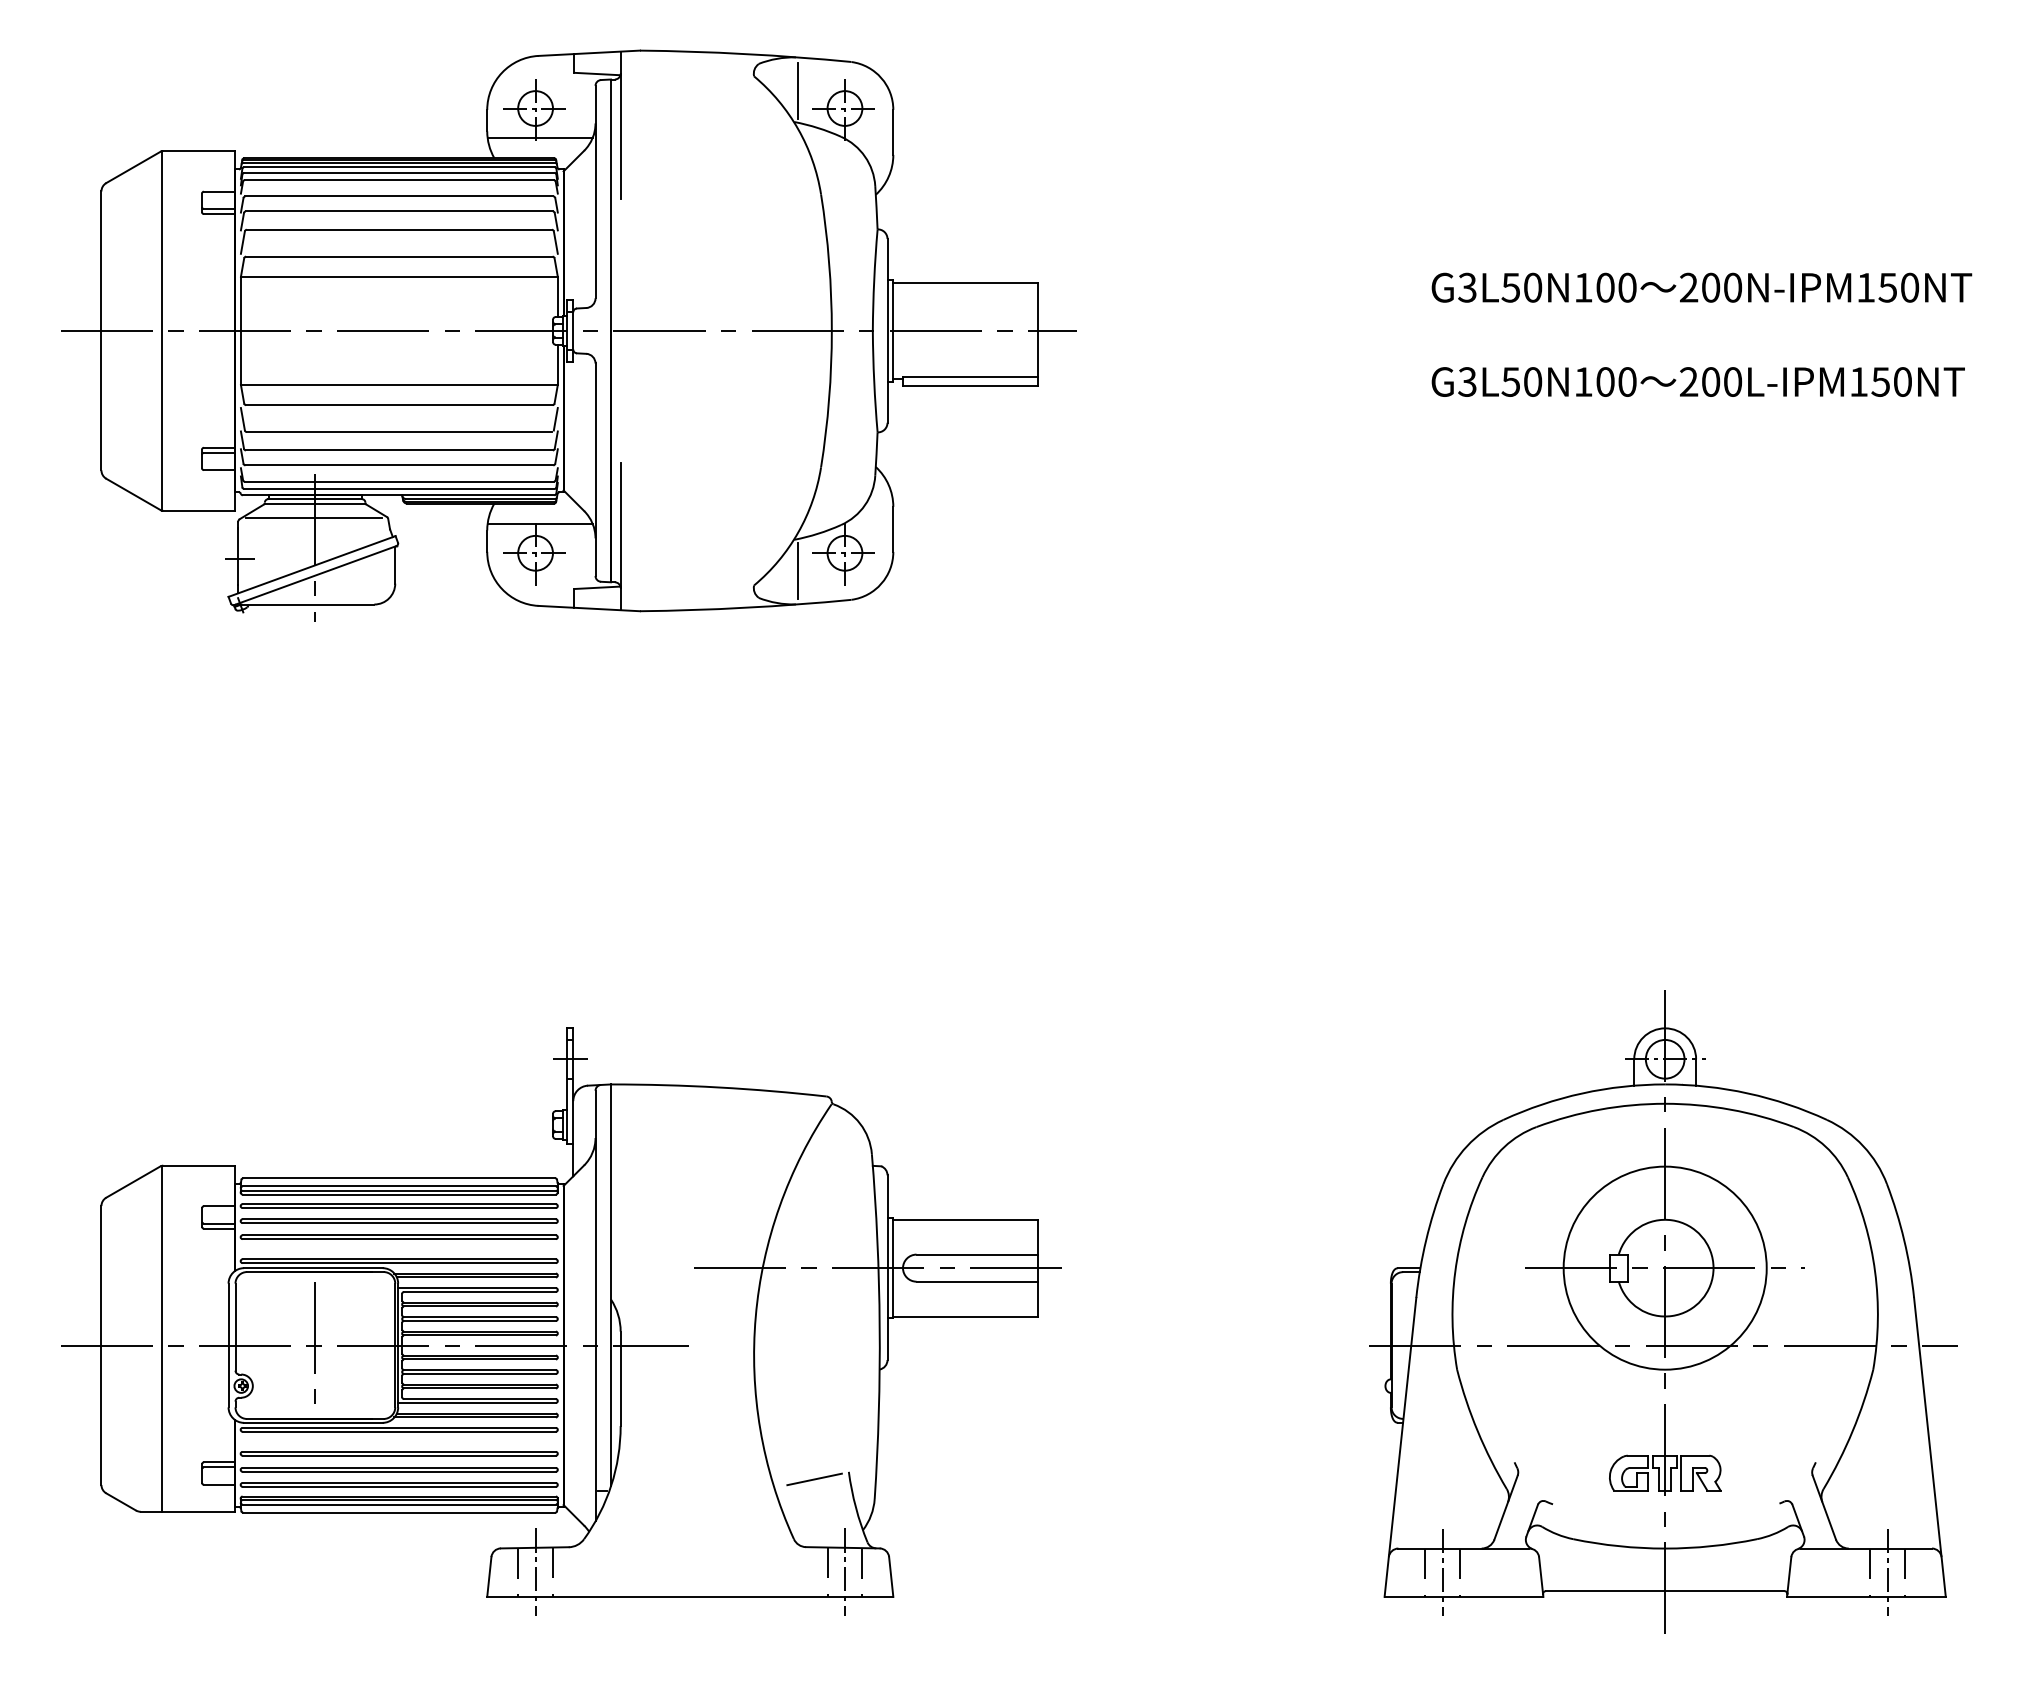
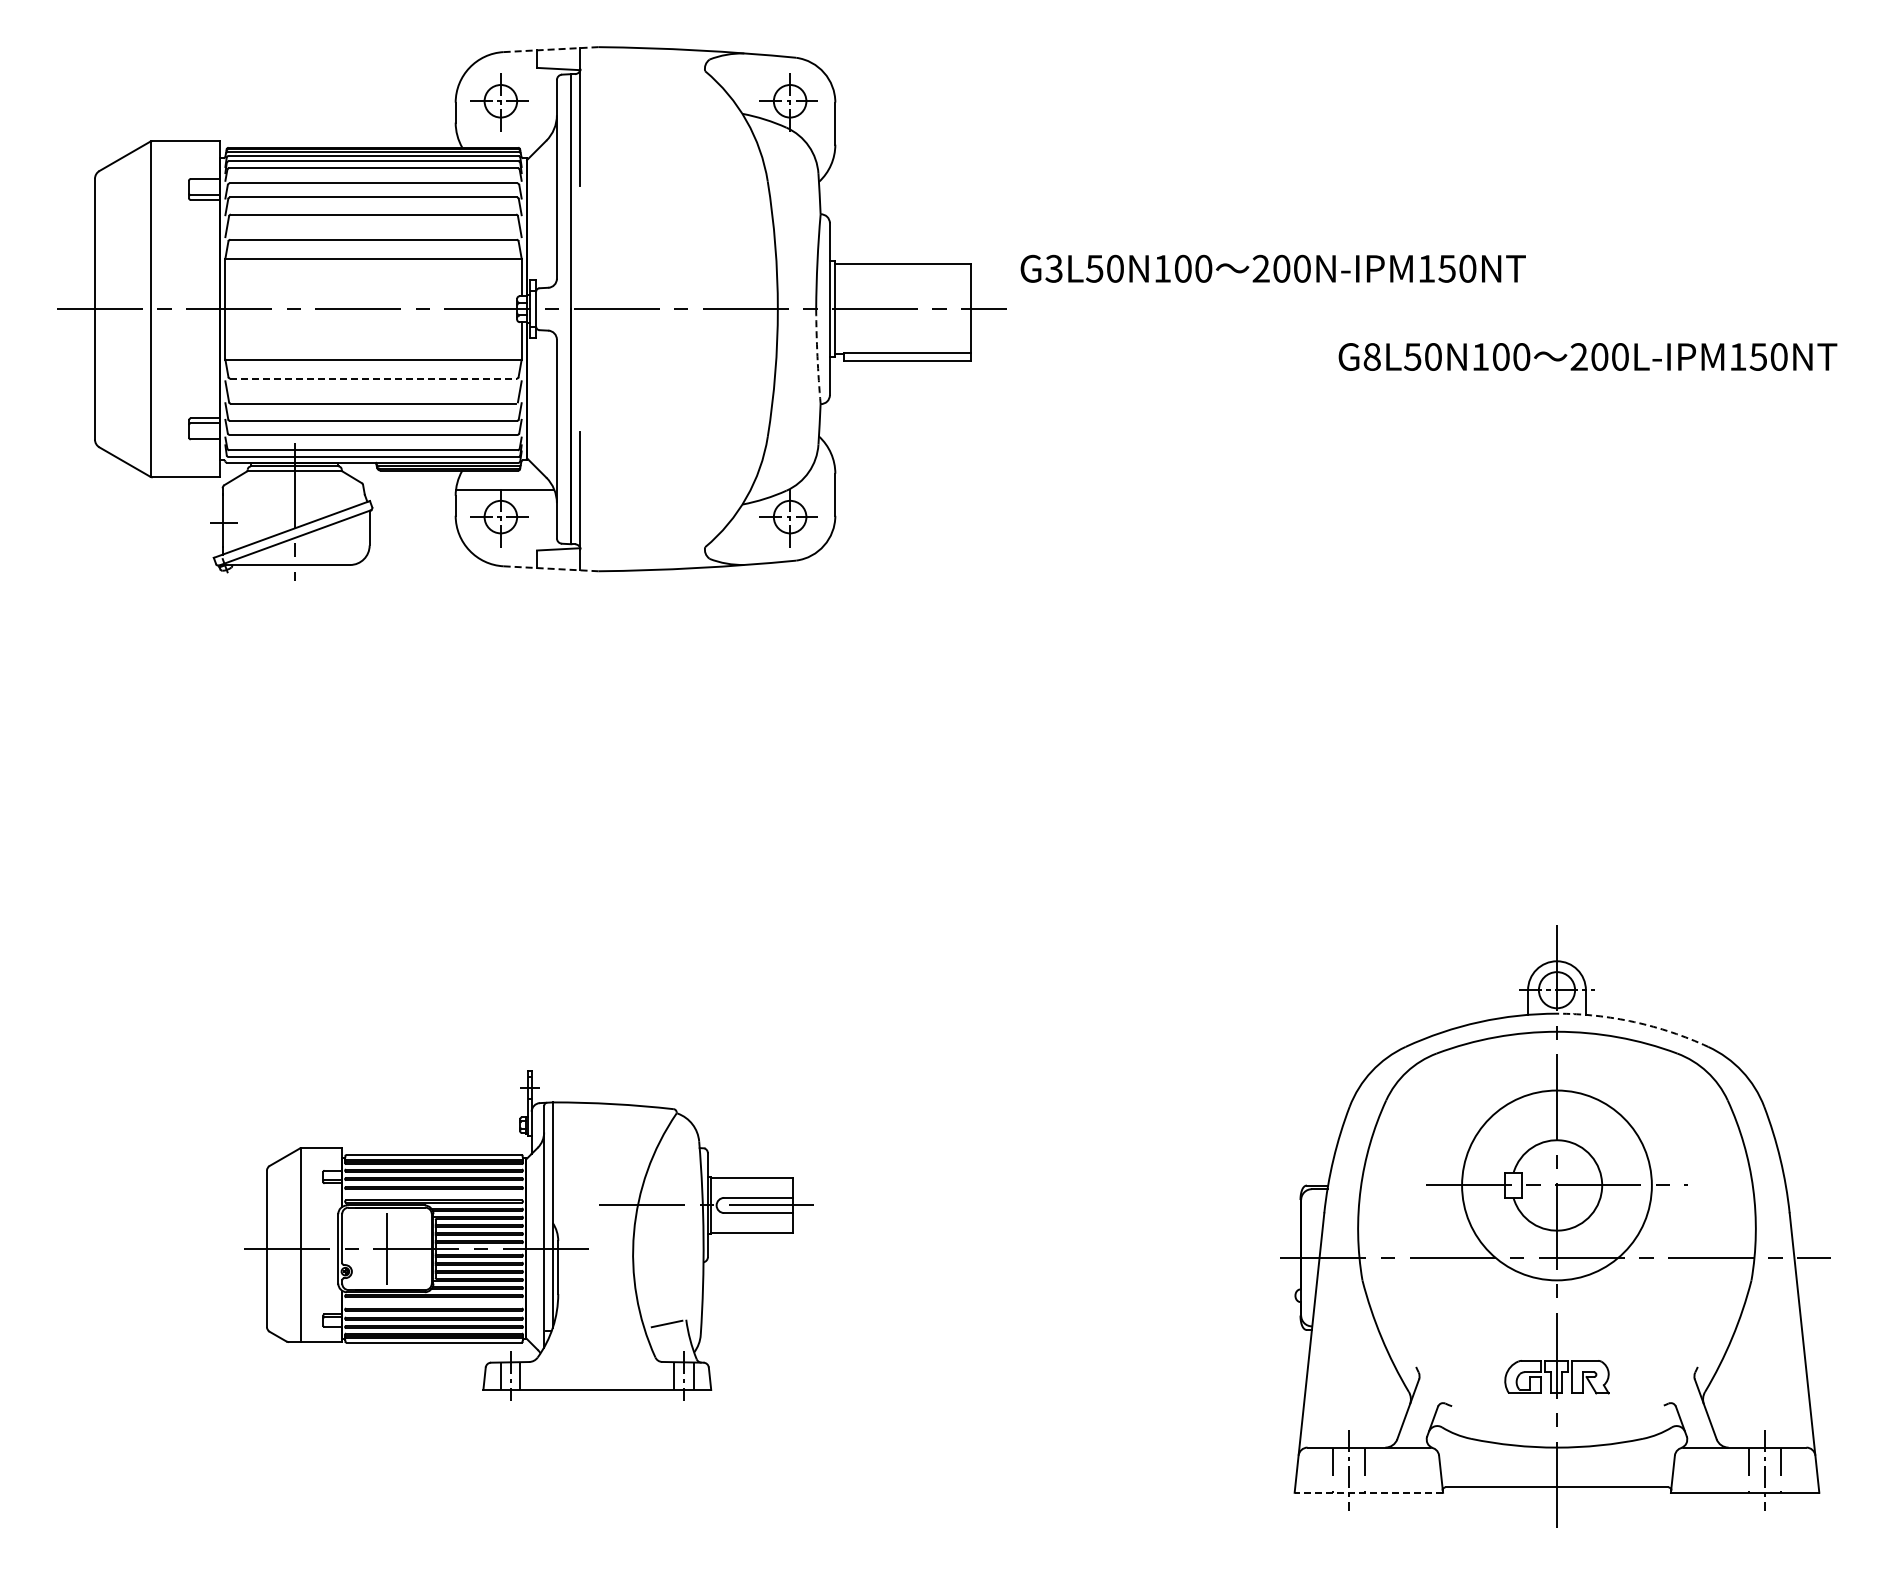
line: (589, 53) -> (551, 49), solid -> dashed
line: (797, 90) -> (745, 84), removed
line: (540, 137) -> (505, 128), removed
text: (1701, 287) -> (1272, 268), moved
arc: (874, 381) -> (817, 356), solid -> dashed
text: (1466, 381) -> (1371, 356), G3L50N100 -> G8L50N100
line: (400, 405) -> (374, 378), solid -> dashed
line: (312, 517) -> (292, 483), removed
line: (797, 570) -> (745, 533), removed
line: (589, 608) -> (551, 568), solid -> dashed
arc: (1748, 1093) -> (1634, 1022), solid -> dashed
part: (560, 1321) -> (524, 1235), size x0.6
line: (1463, 1596) -> (1368, 1492), solid -> dashed

